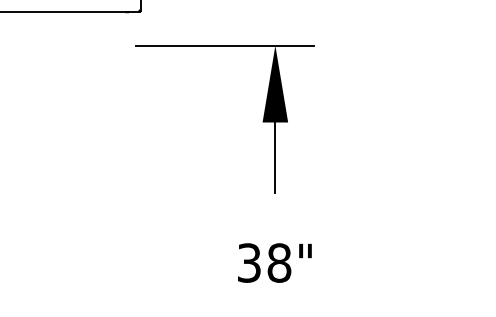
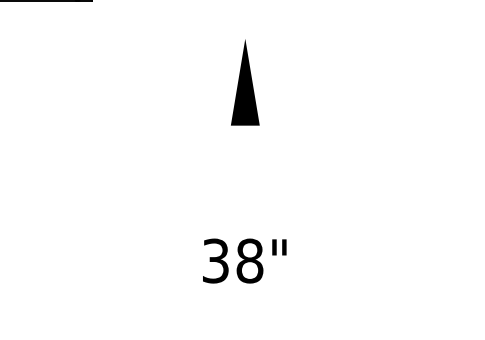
line: (224, 45) -> (187, 38), removed
line: (275, 157) -> (245, 165), removed
text: (274, 262) -> (244, 260), moved

